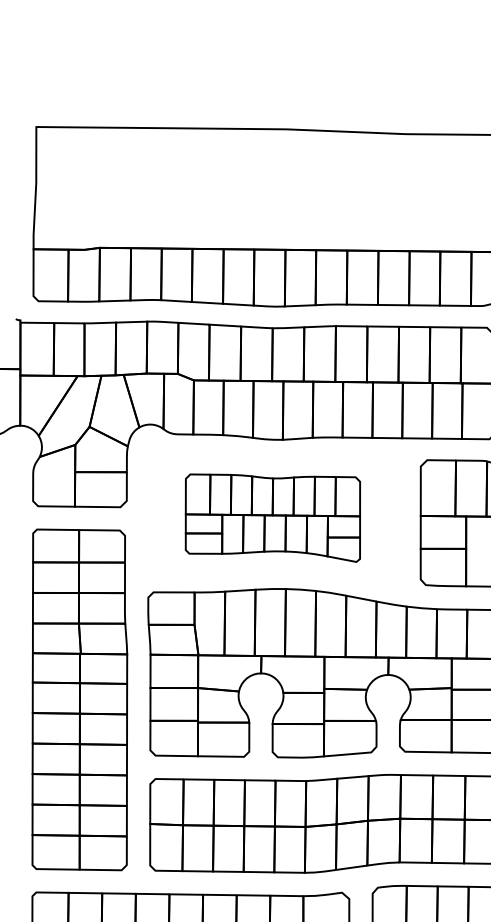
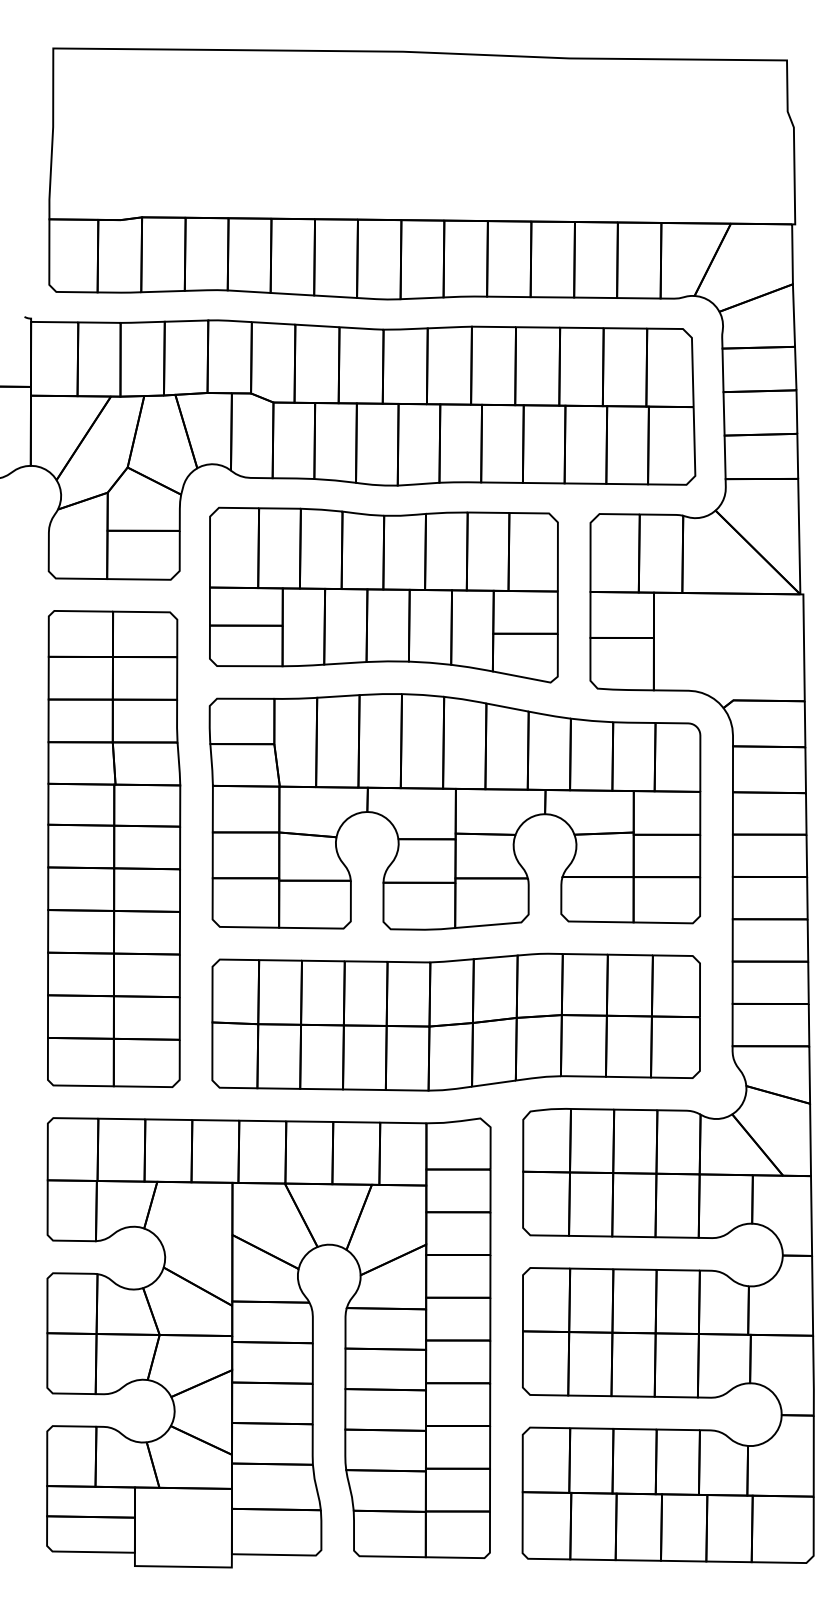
part: (272, 517) -> (383, 594), size x1.43

